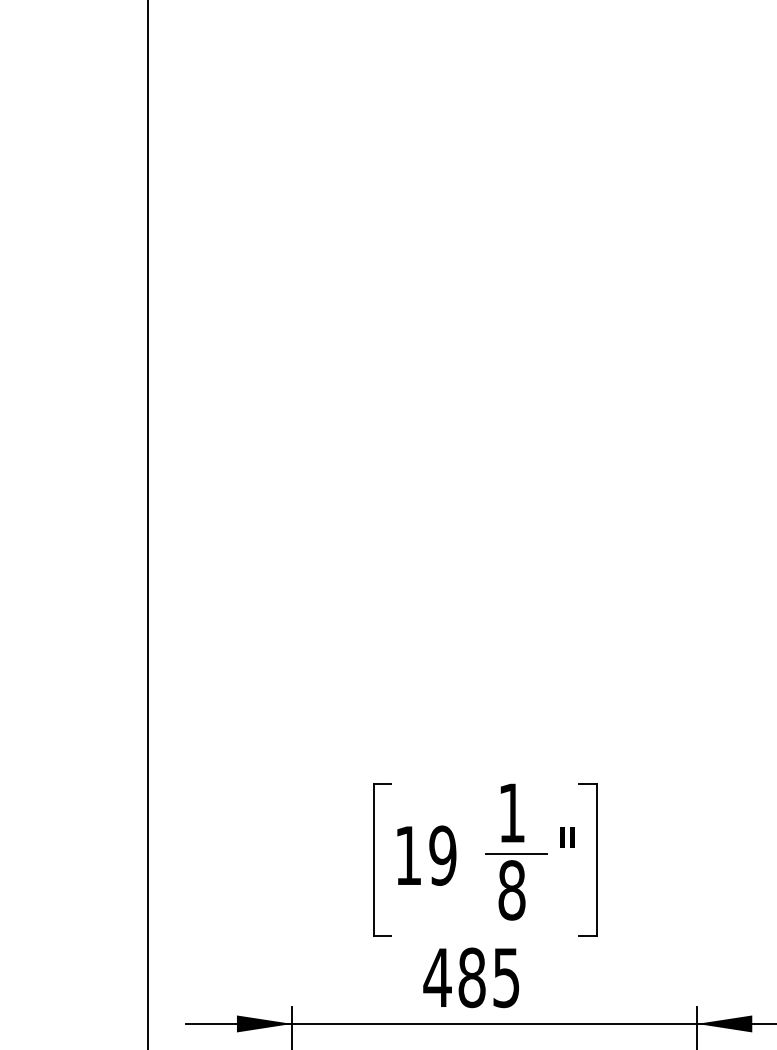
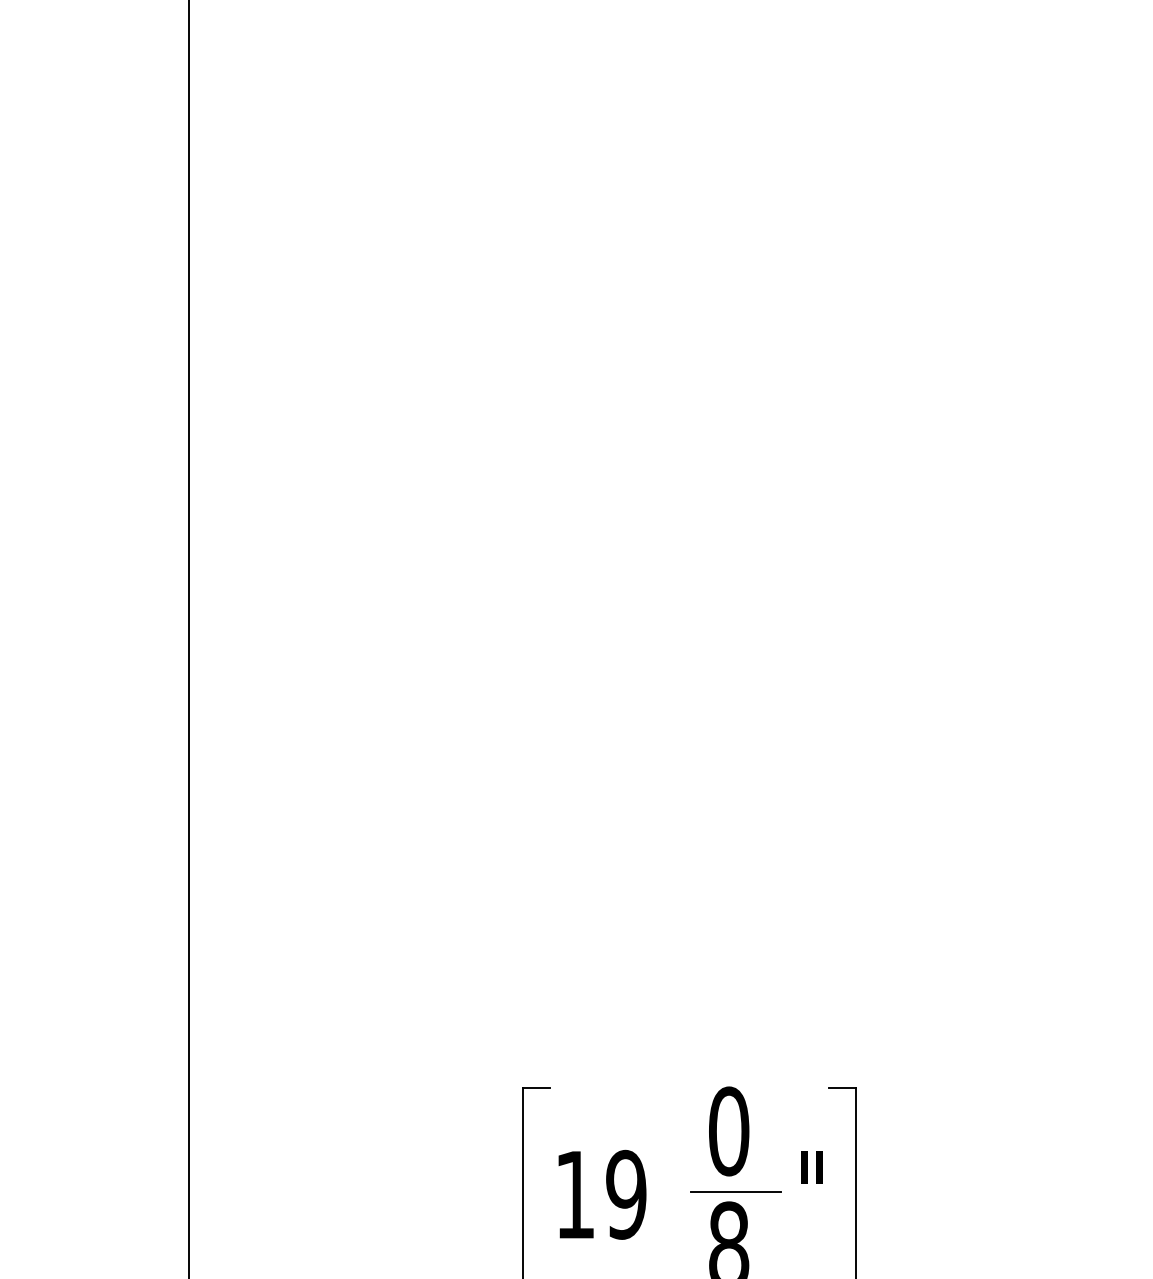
text: (511, 812) -> (728, 1130), 1 -> 0

